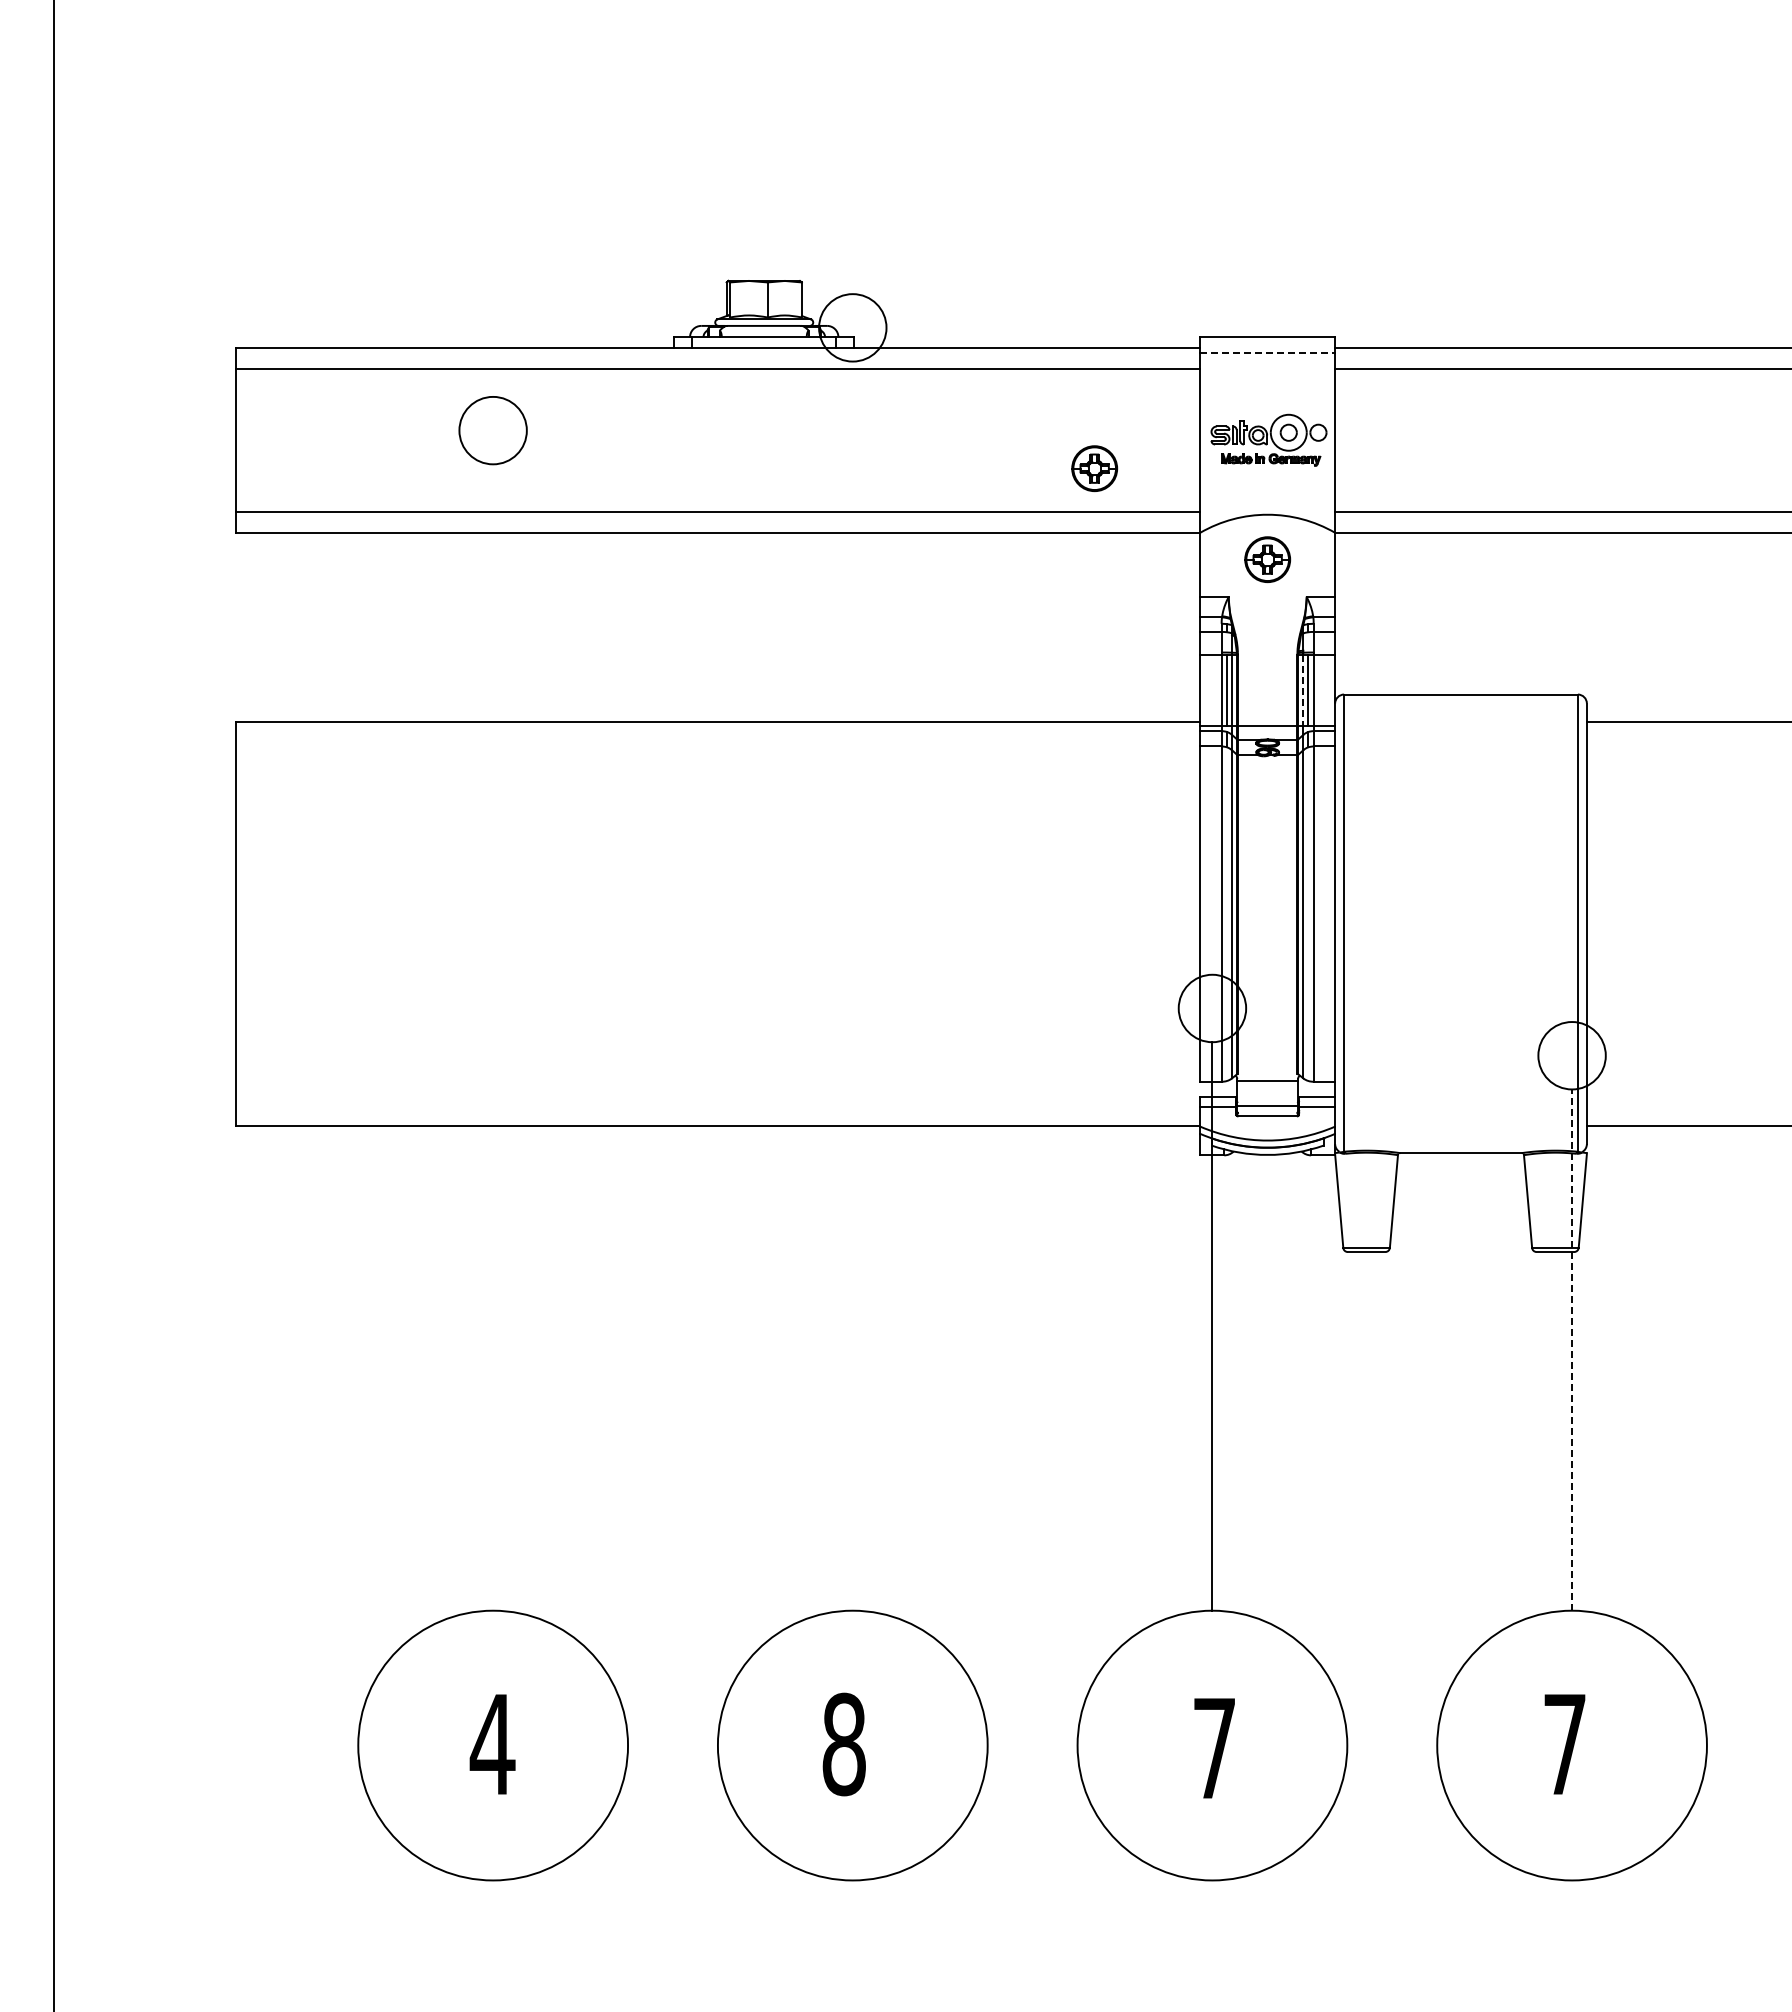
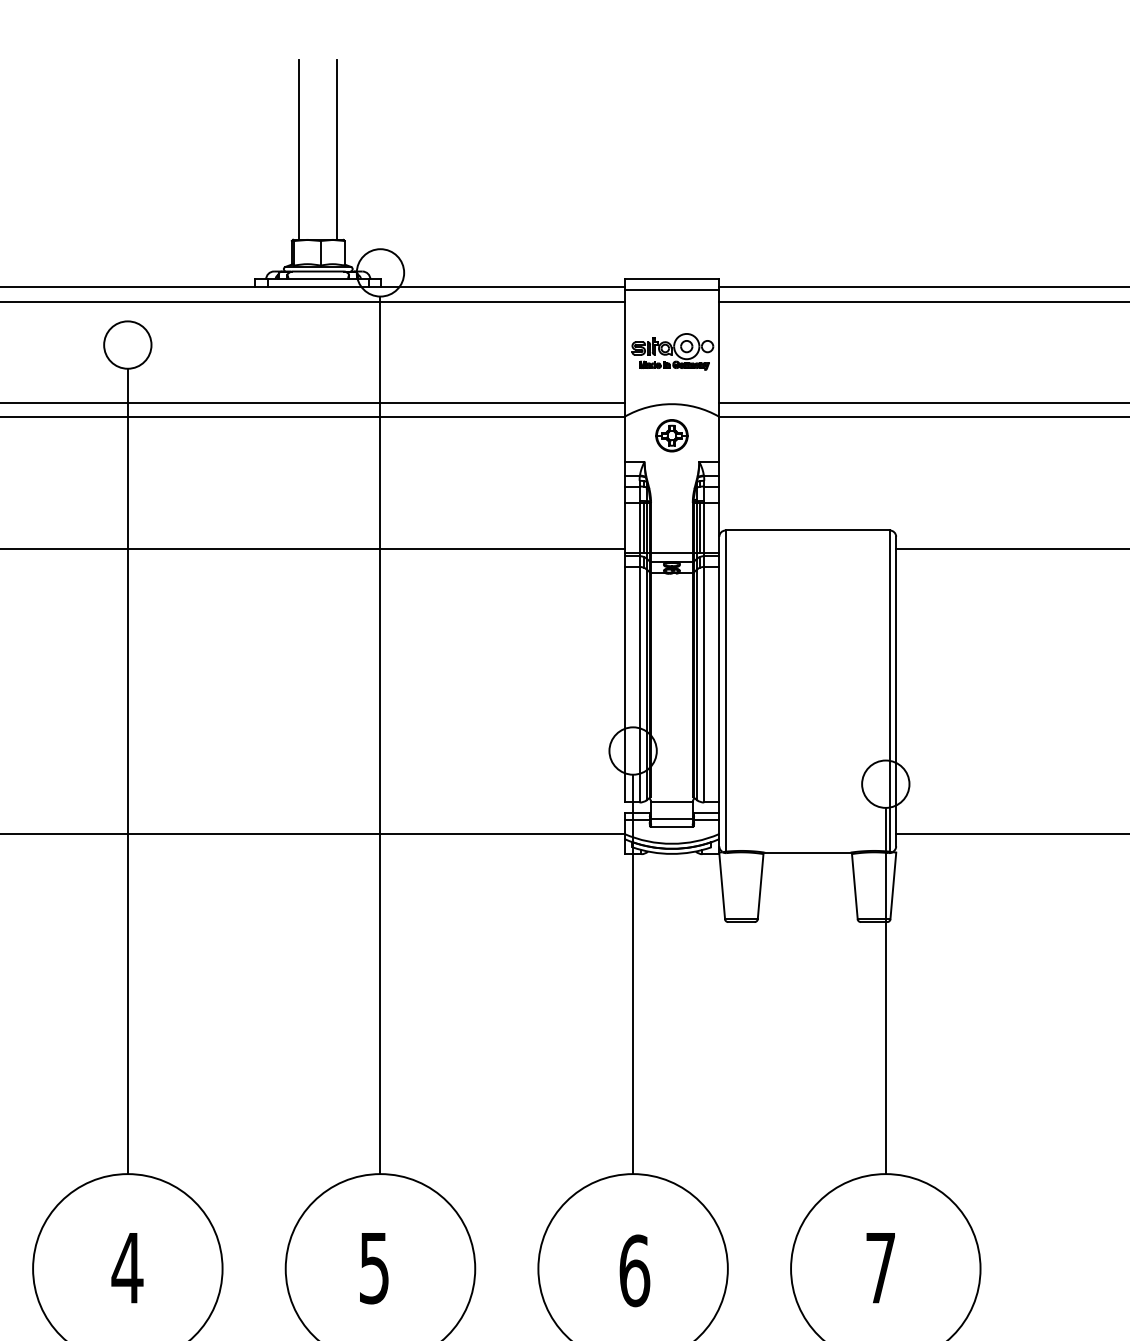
line: (737, 152) -> (299, 149), added
line: (791, 152) -> (337, 149), added
line: (1268, 352) -> (672, 290), dashed -> solid
part: (1094, 468) -> (550, 371), removed
line: (1303, 691) -> (697, 528), dashed -> solid
line: (852, 985) -> (380, 734), added
line: (493, 1037) -> (128, 771), added
line: (1572, 1350) -> (886, 991), dashed -> solid
text: (843, 1744) -> (373, 1268), 8 -> 5
text: (1214, 1748) -> (634, 1270), 7 -> 6

